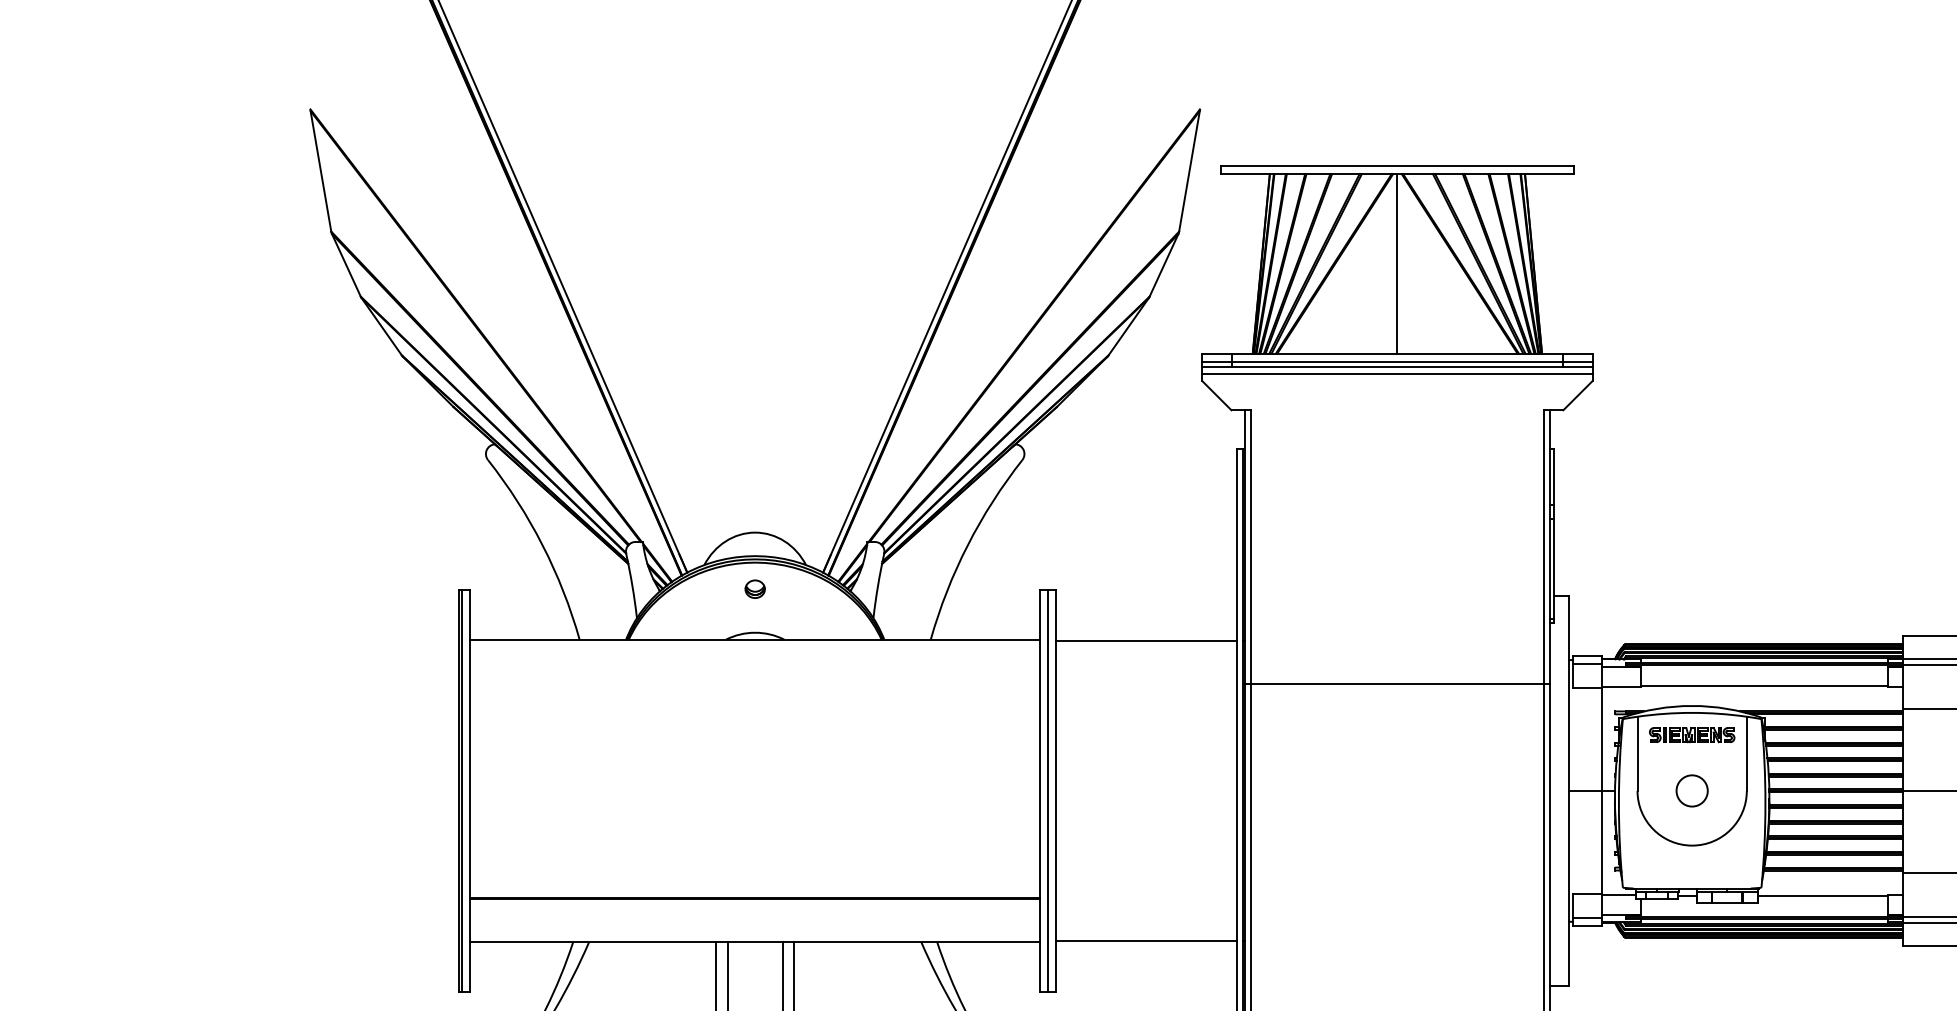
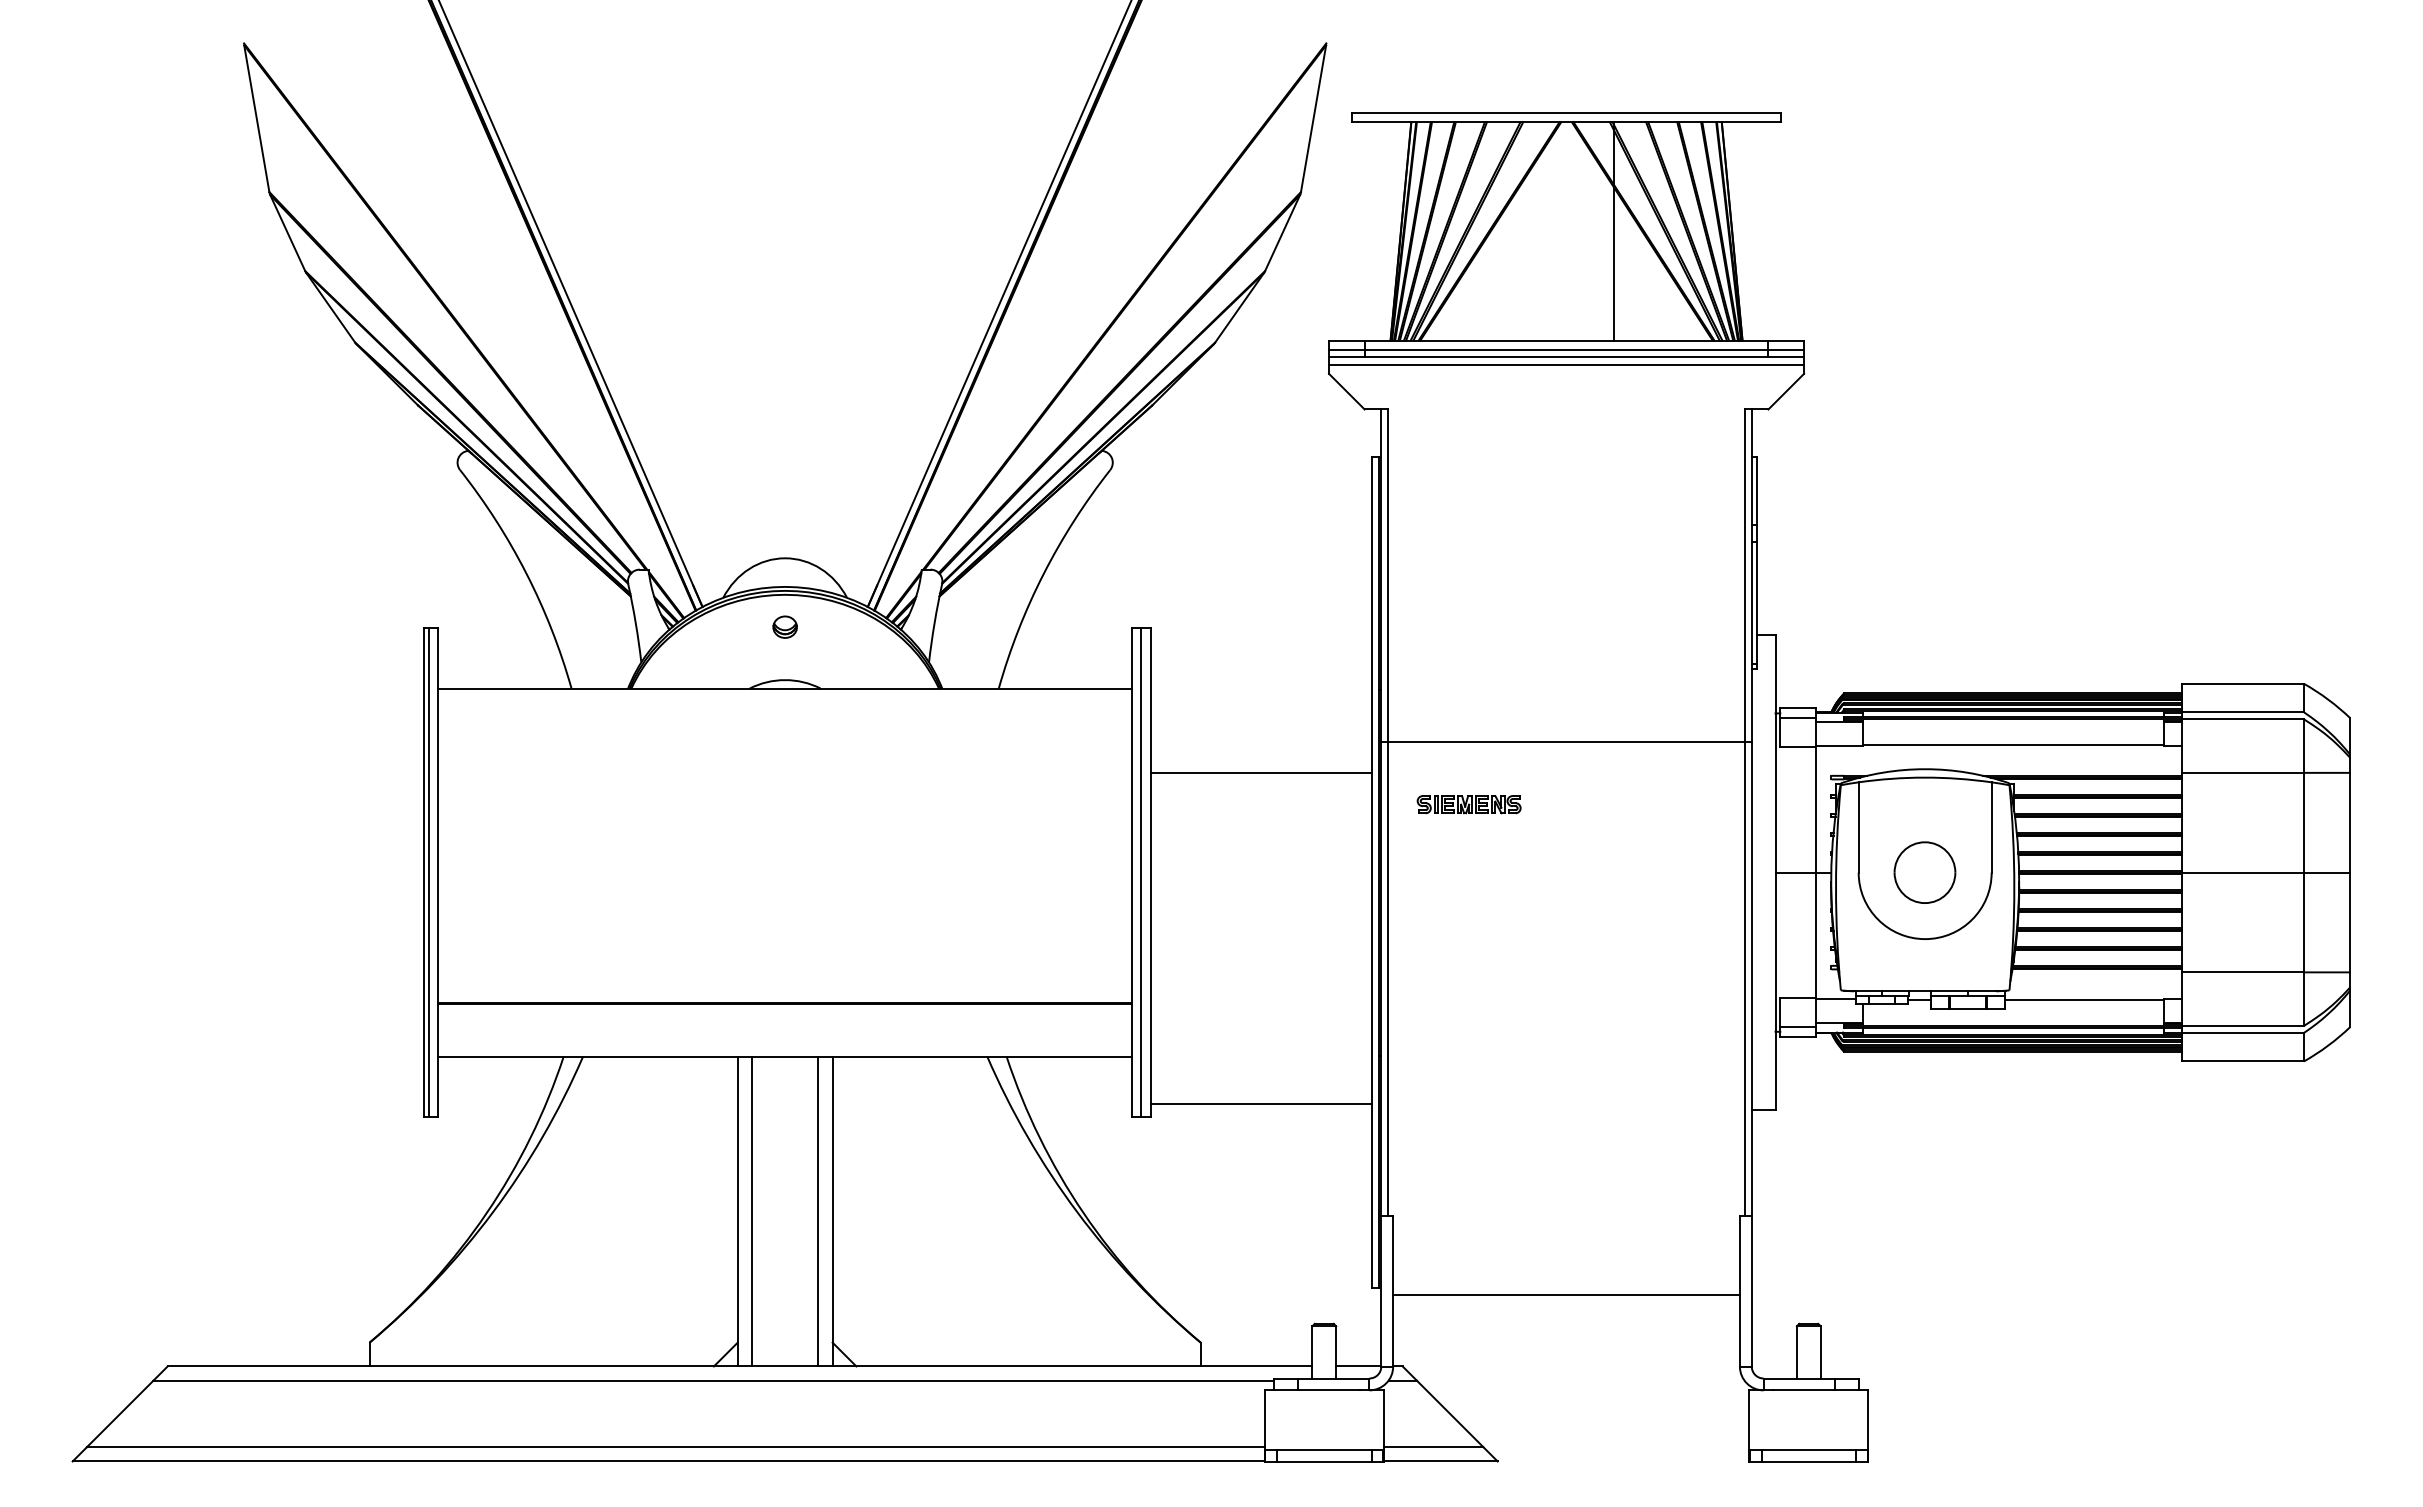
line: (1397, 264) -> (1613, 231), moved
line: (1145, 640) -> (1260, 772), moved
part: (1691, 734) -> (1468, 804), moved
part: (1692, 790) -> (1925, 872), size x1.6
line: (1145, 941) -> (1260, 1103), moved

